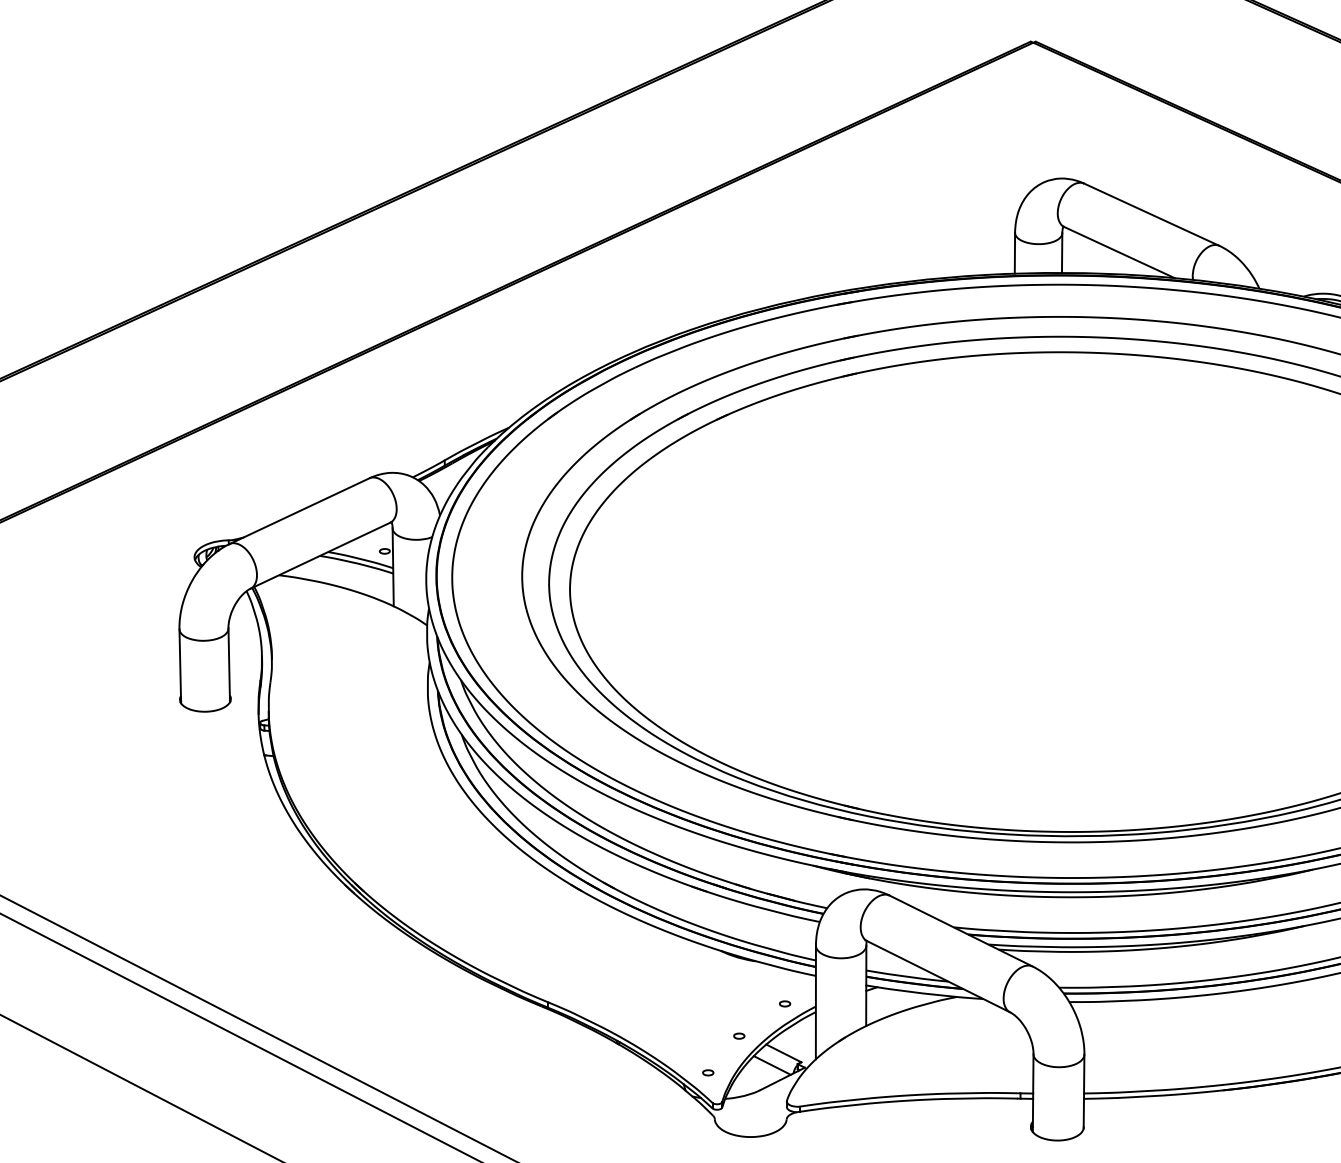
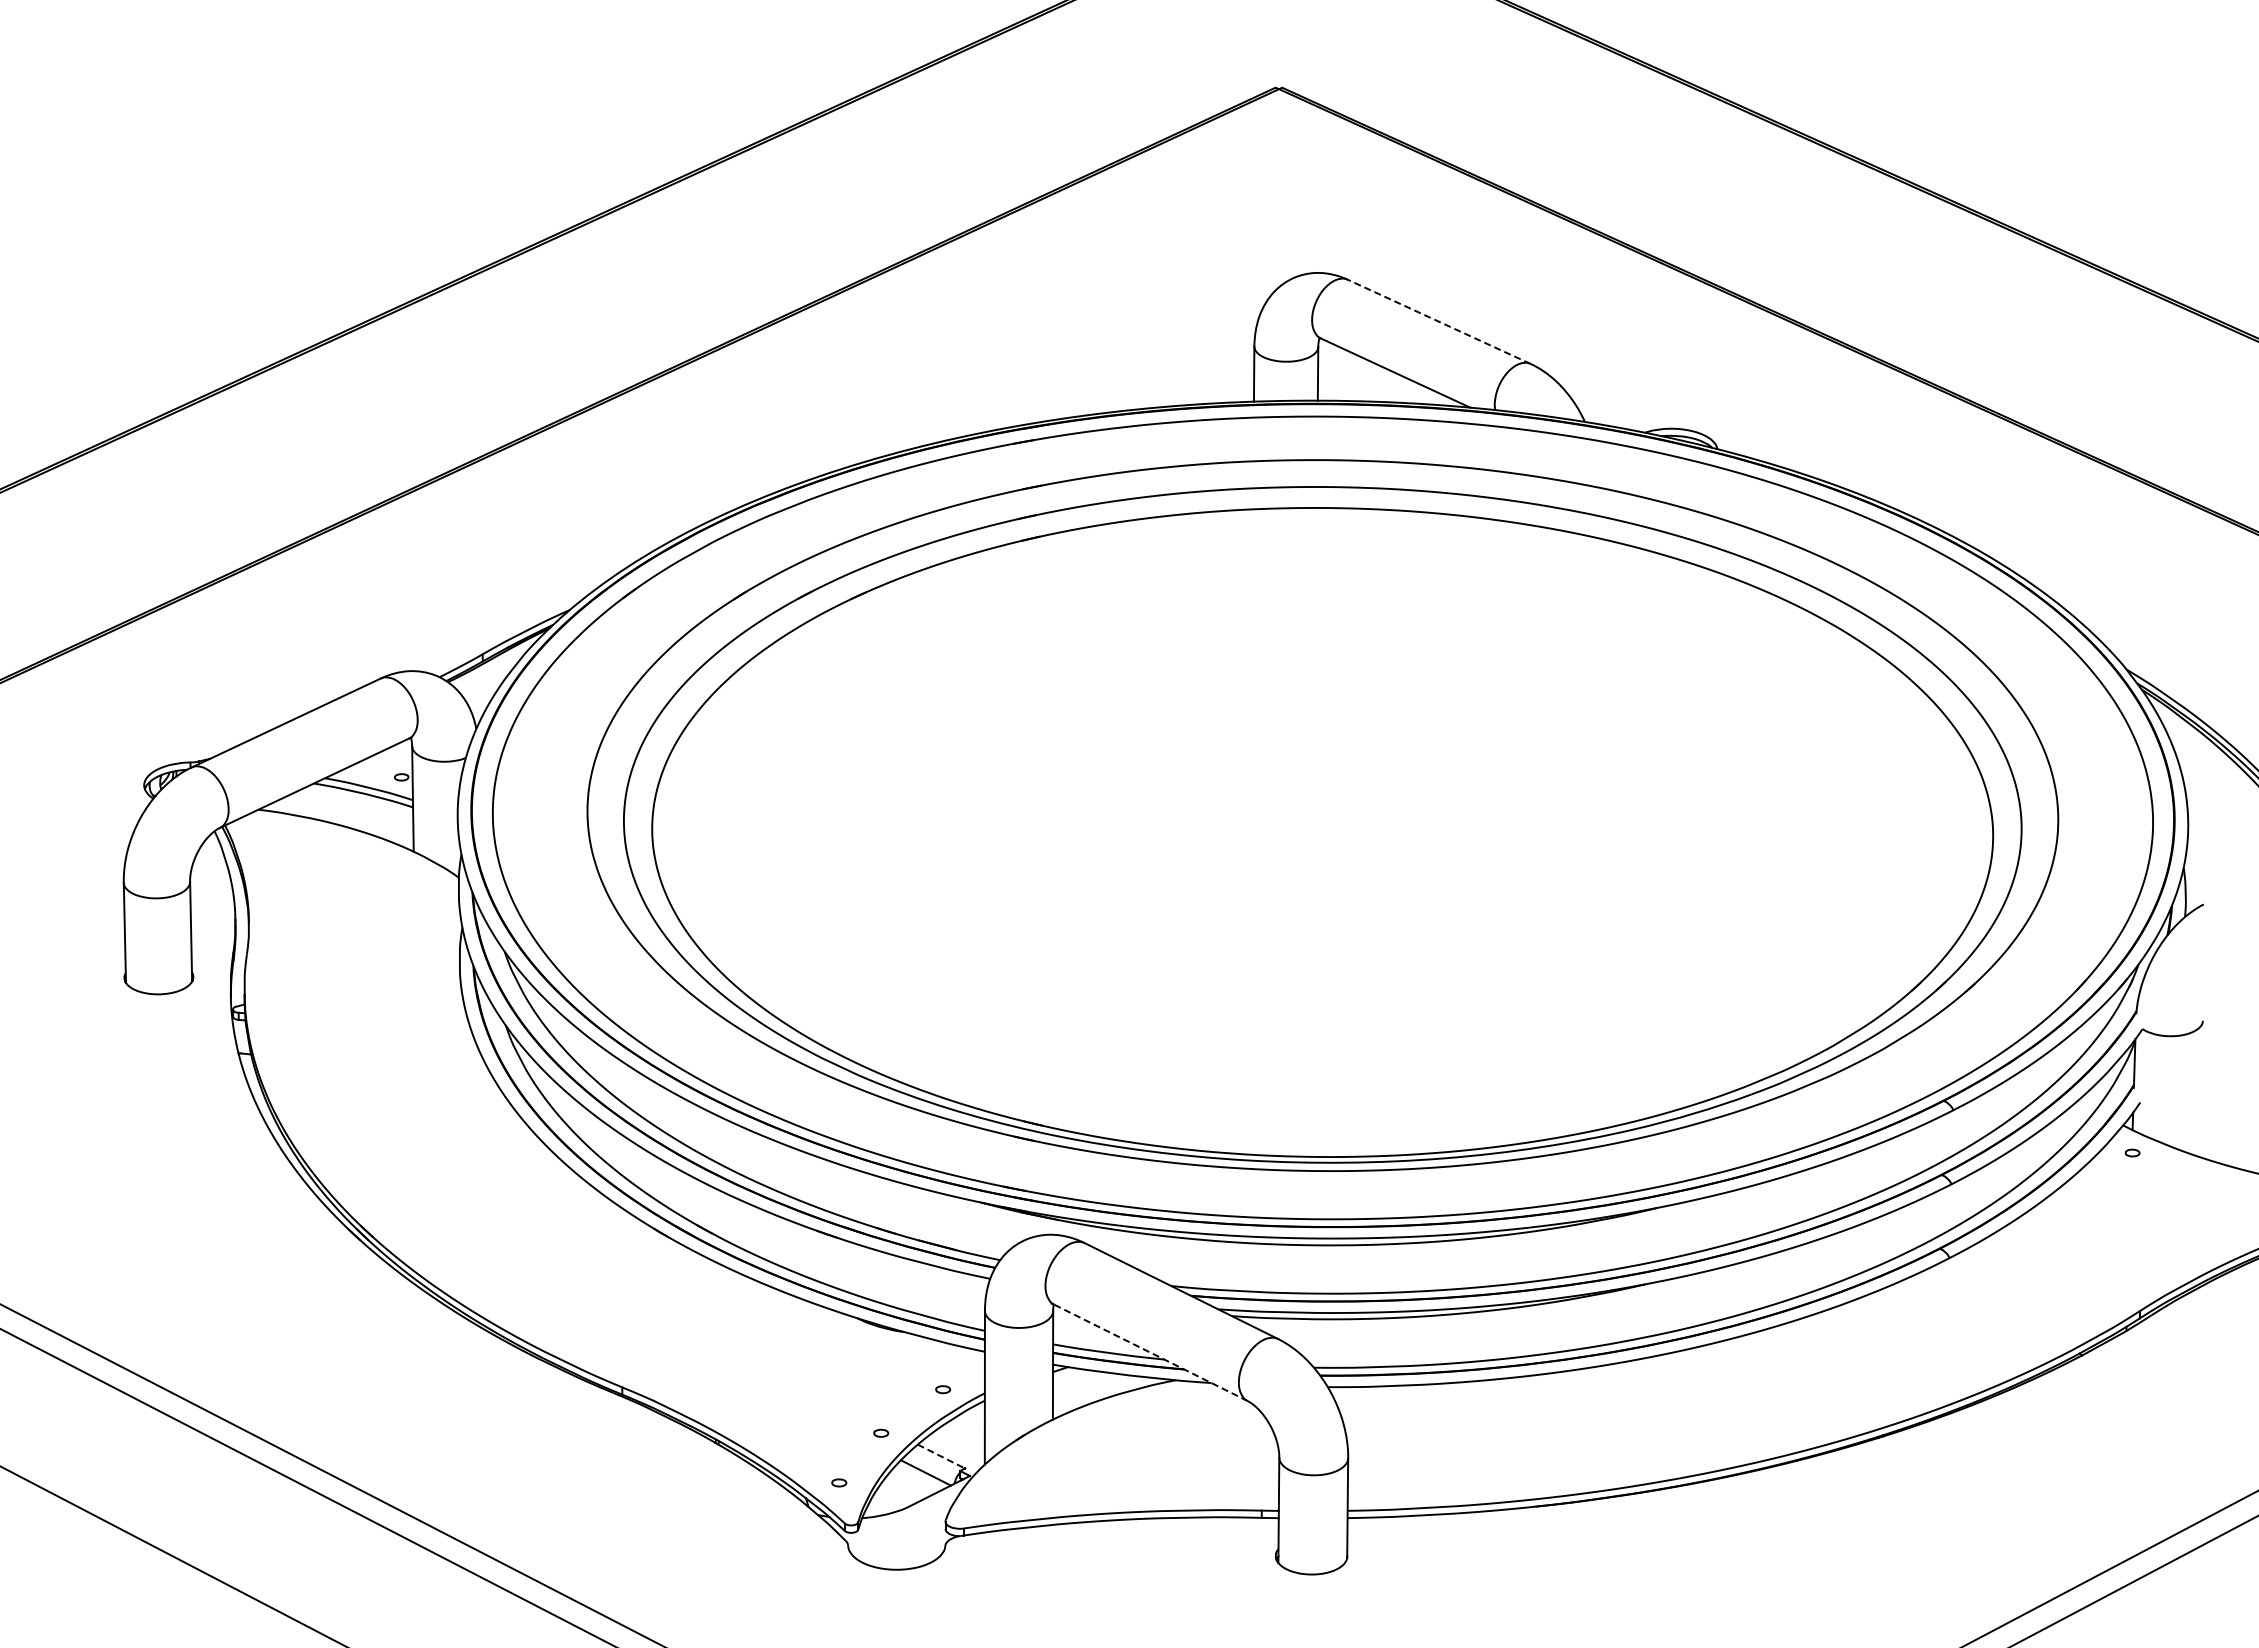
line: (1151, 214) -> (1439, 321), solid -> dashed
line: (939, 976) -> (1151, 1352), solid -> dashed
line: (783, 1053) -> (941, 1456), solid -> dashed

